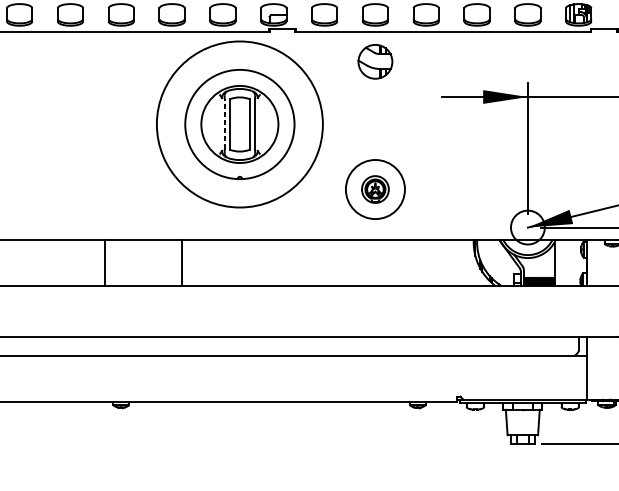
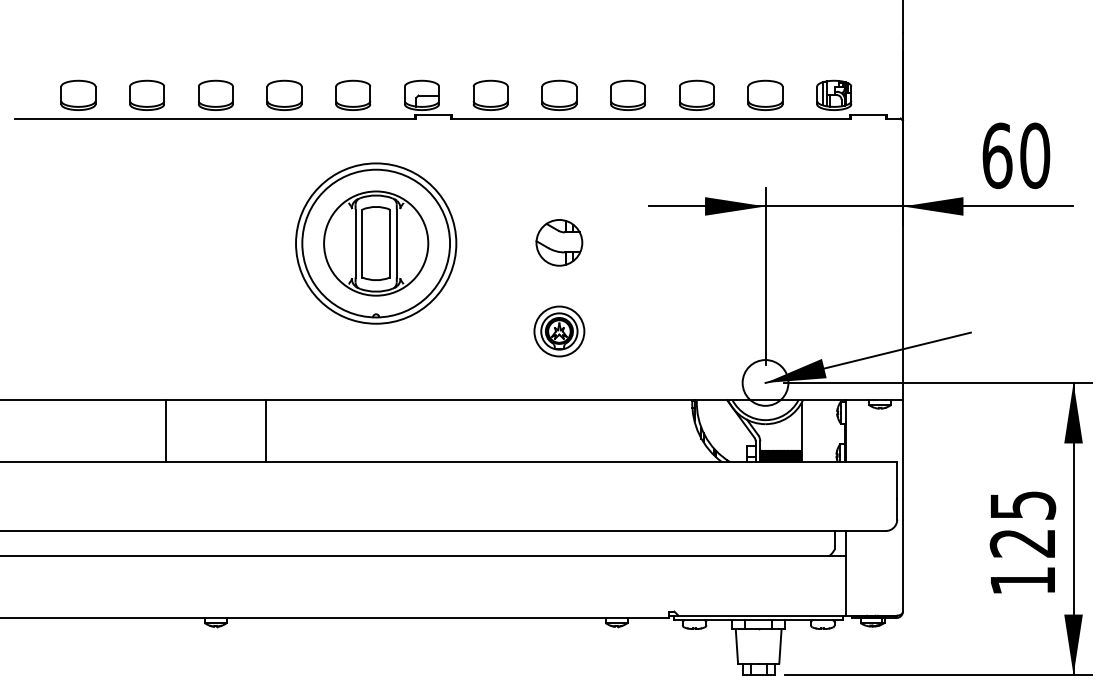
part: (375, 61) -> (559, 242), moved
line: (224, 124) -> (355, 243), dashed -> solid
circle: (240, 124) -> (376, 243), size x0.71
circle: (375, 189) -> (559, 331), size x0.62
line: (105, 262) -> (166, 430), moved
line: (182, 262) -> (265, 430), moved

